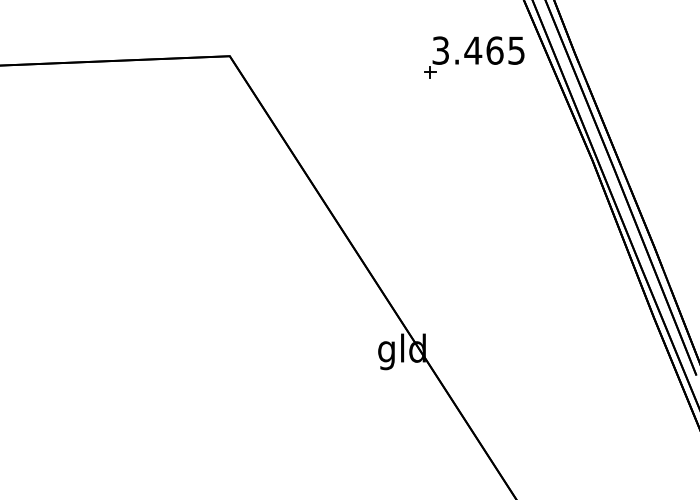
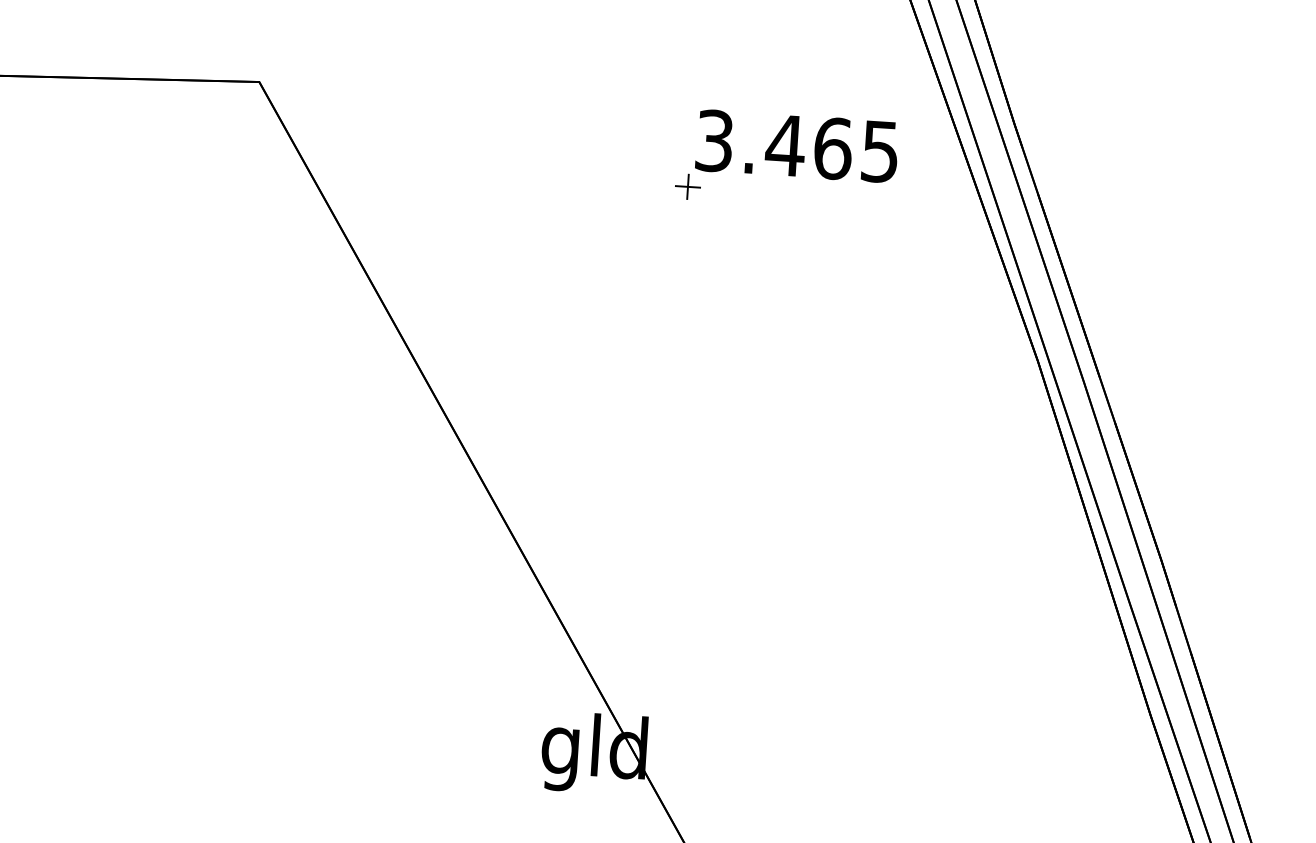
part: (474, 57) -> (787, 160), moved

